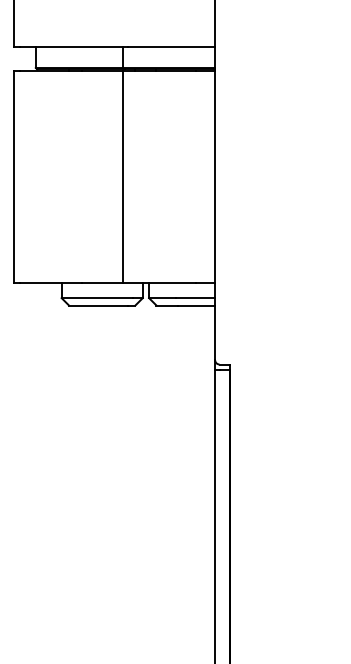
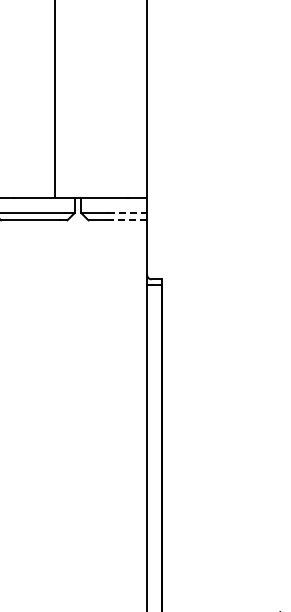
line: (195, 298) -> (127, 213), solid -> dashed
line: (196, 305) -> (128, 220), solid -> dashed

